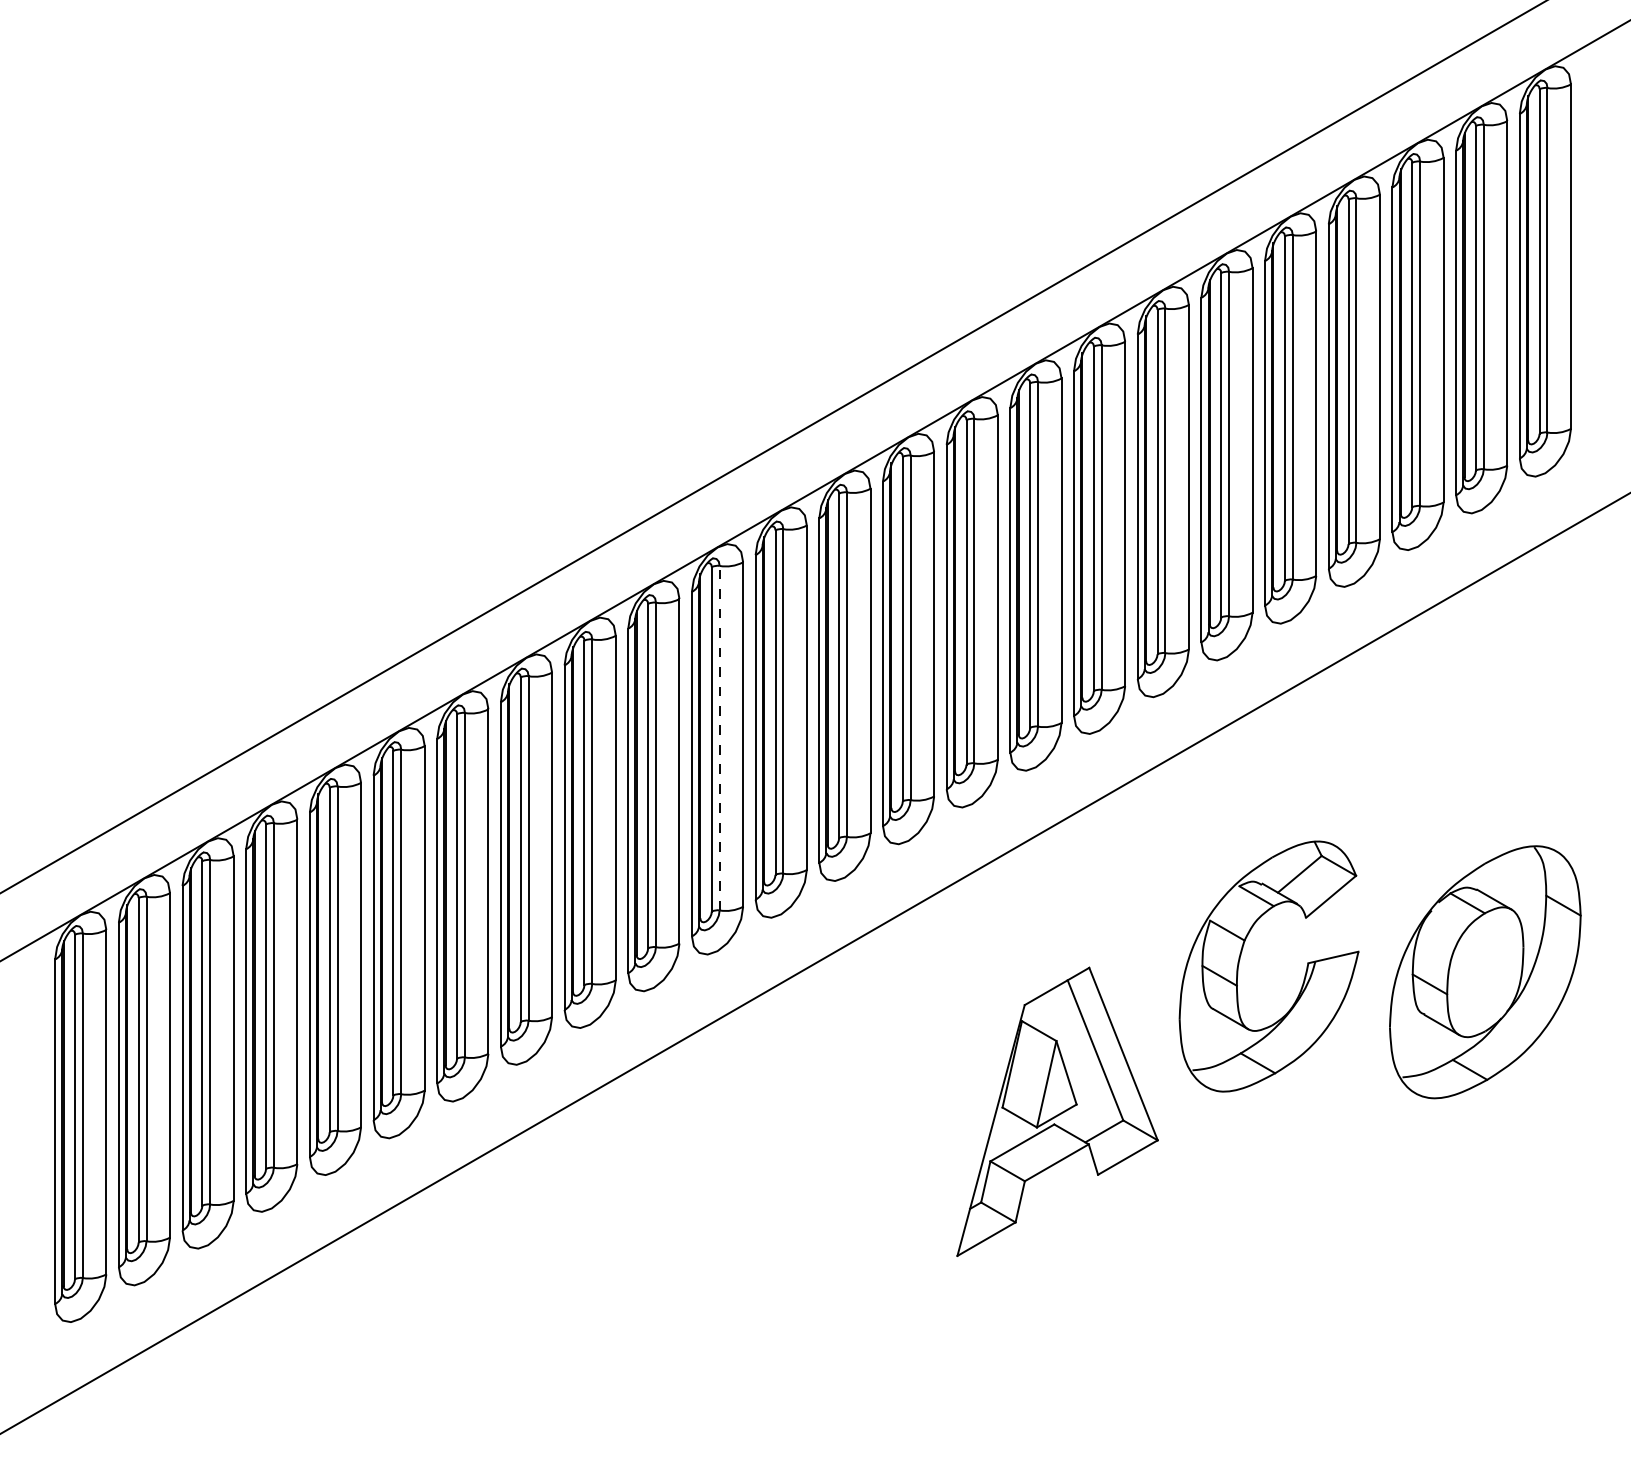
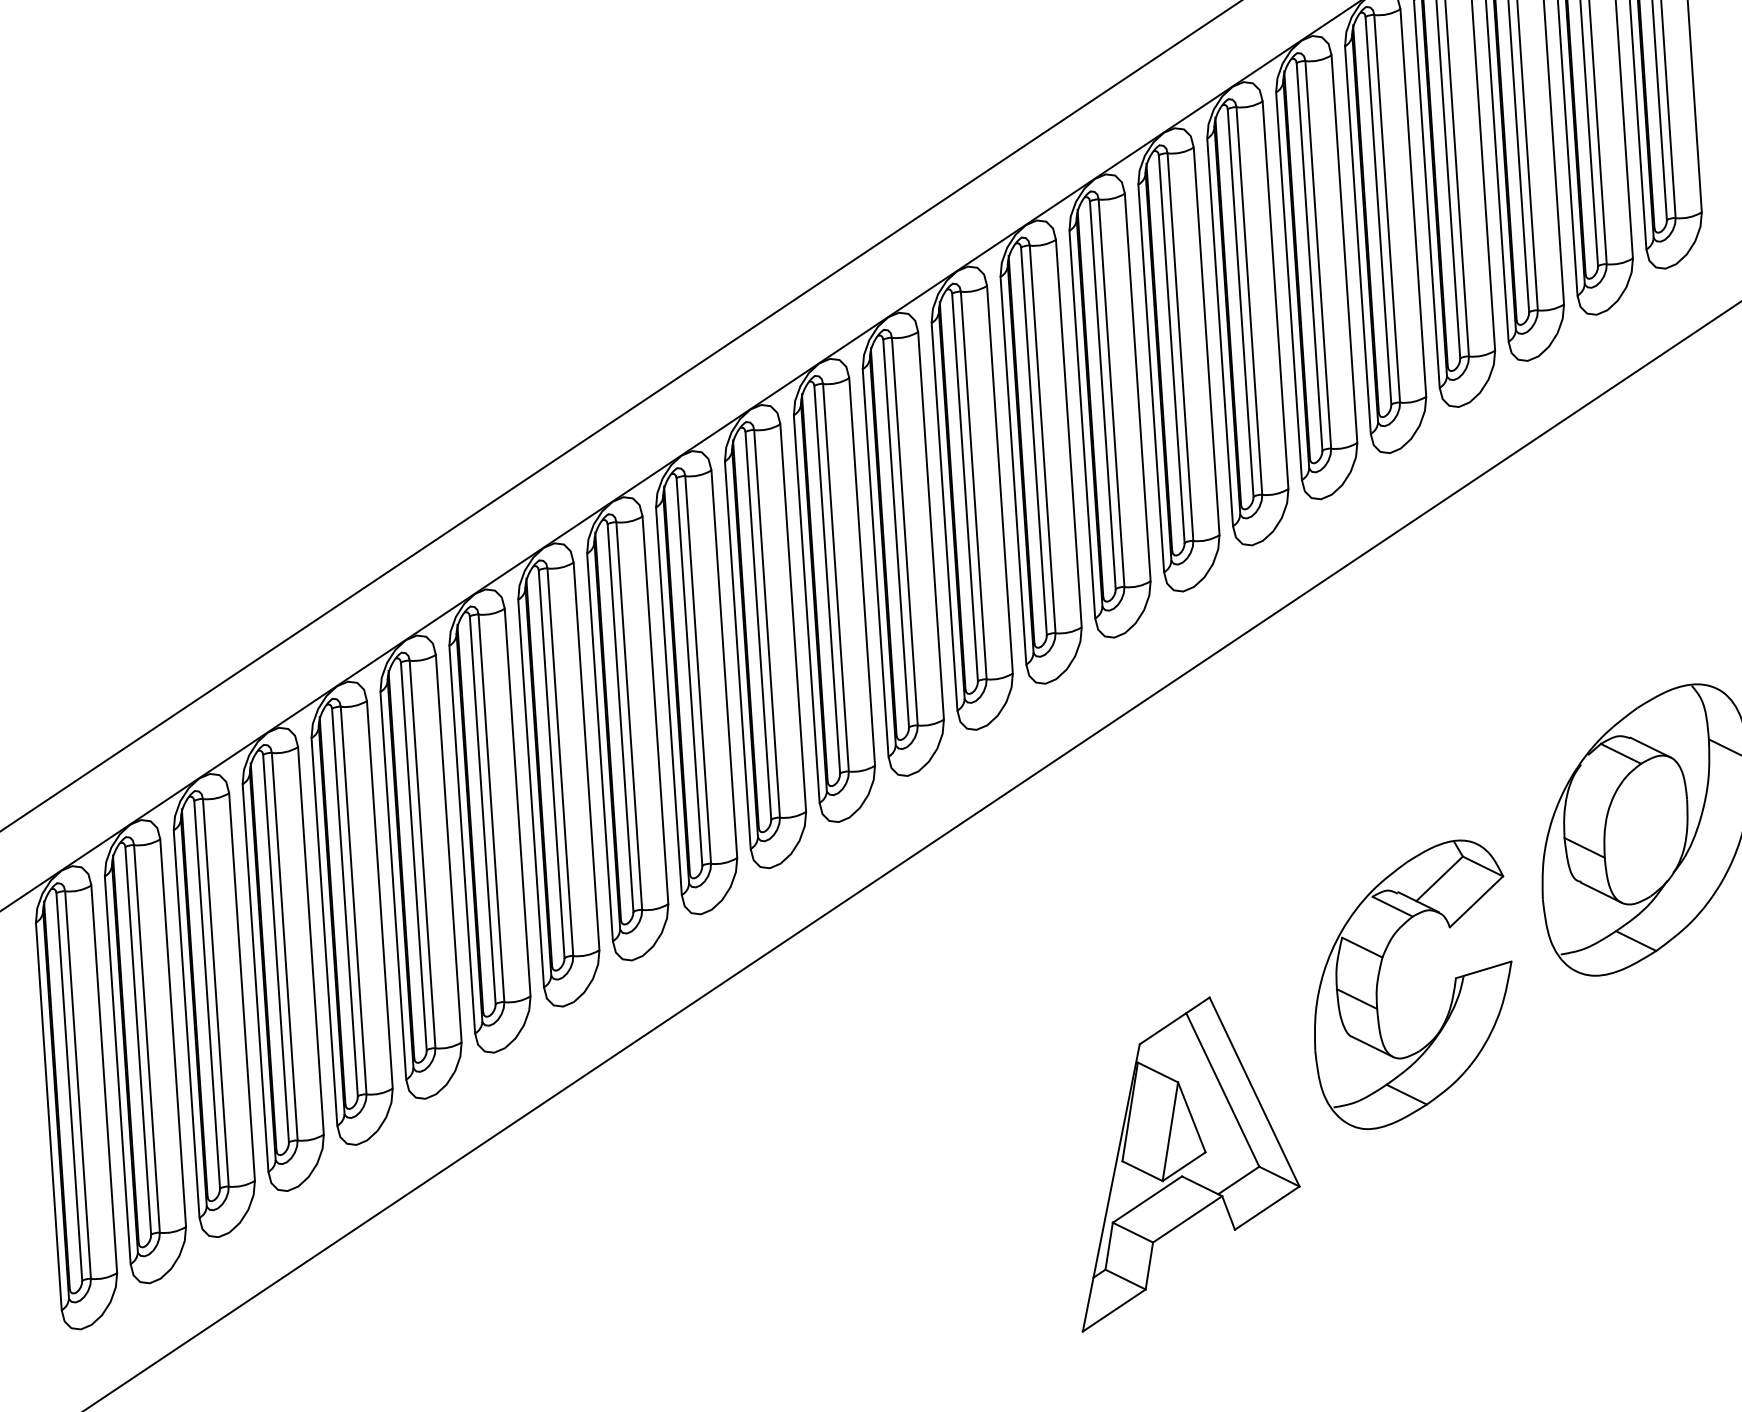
line: (719, 737) -> (766, 623), dashed -> solid
part: (1240, 959) -> (1379, 979), moved
part: (1057, 1111) -> (1184, 1161), moved

